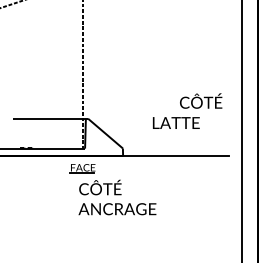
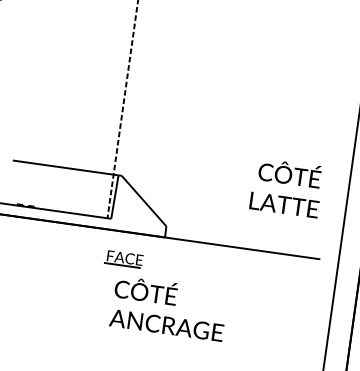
text: (176, 122) -> (284, 204), moved
part: (112, 189) -> (163, 295), moved

